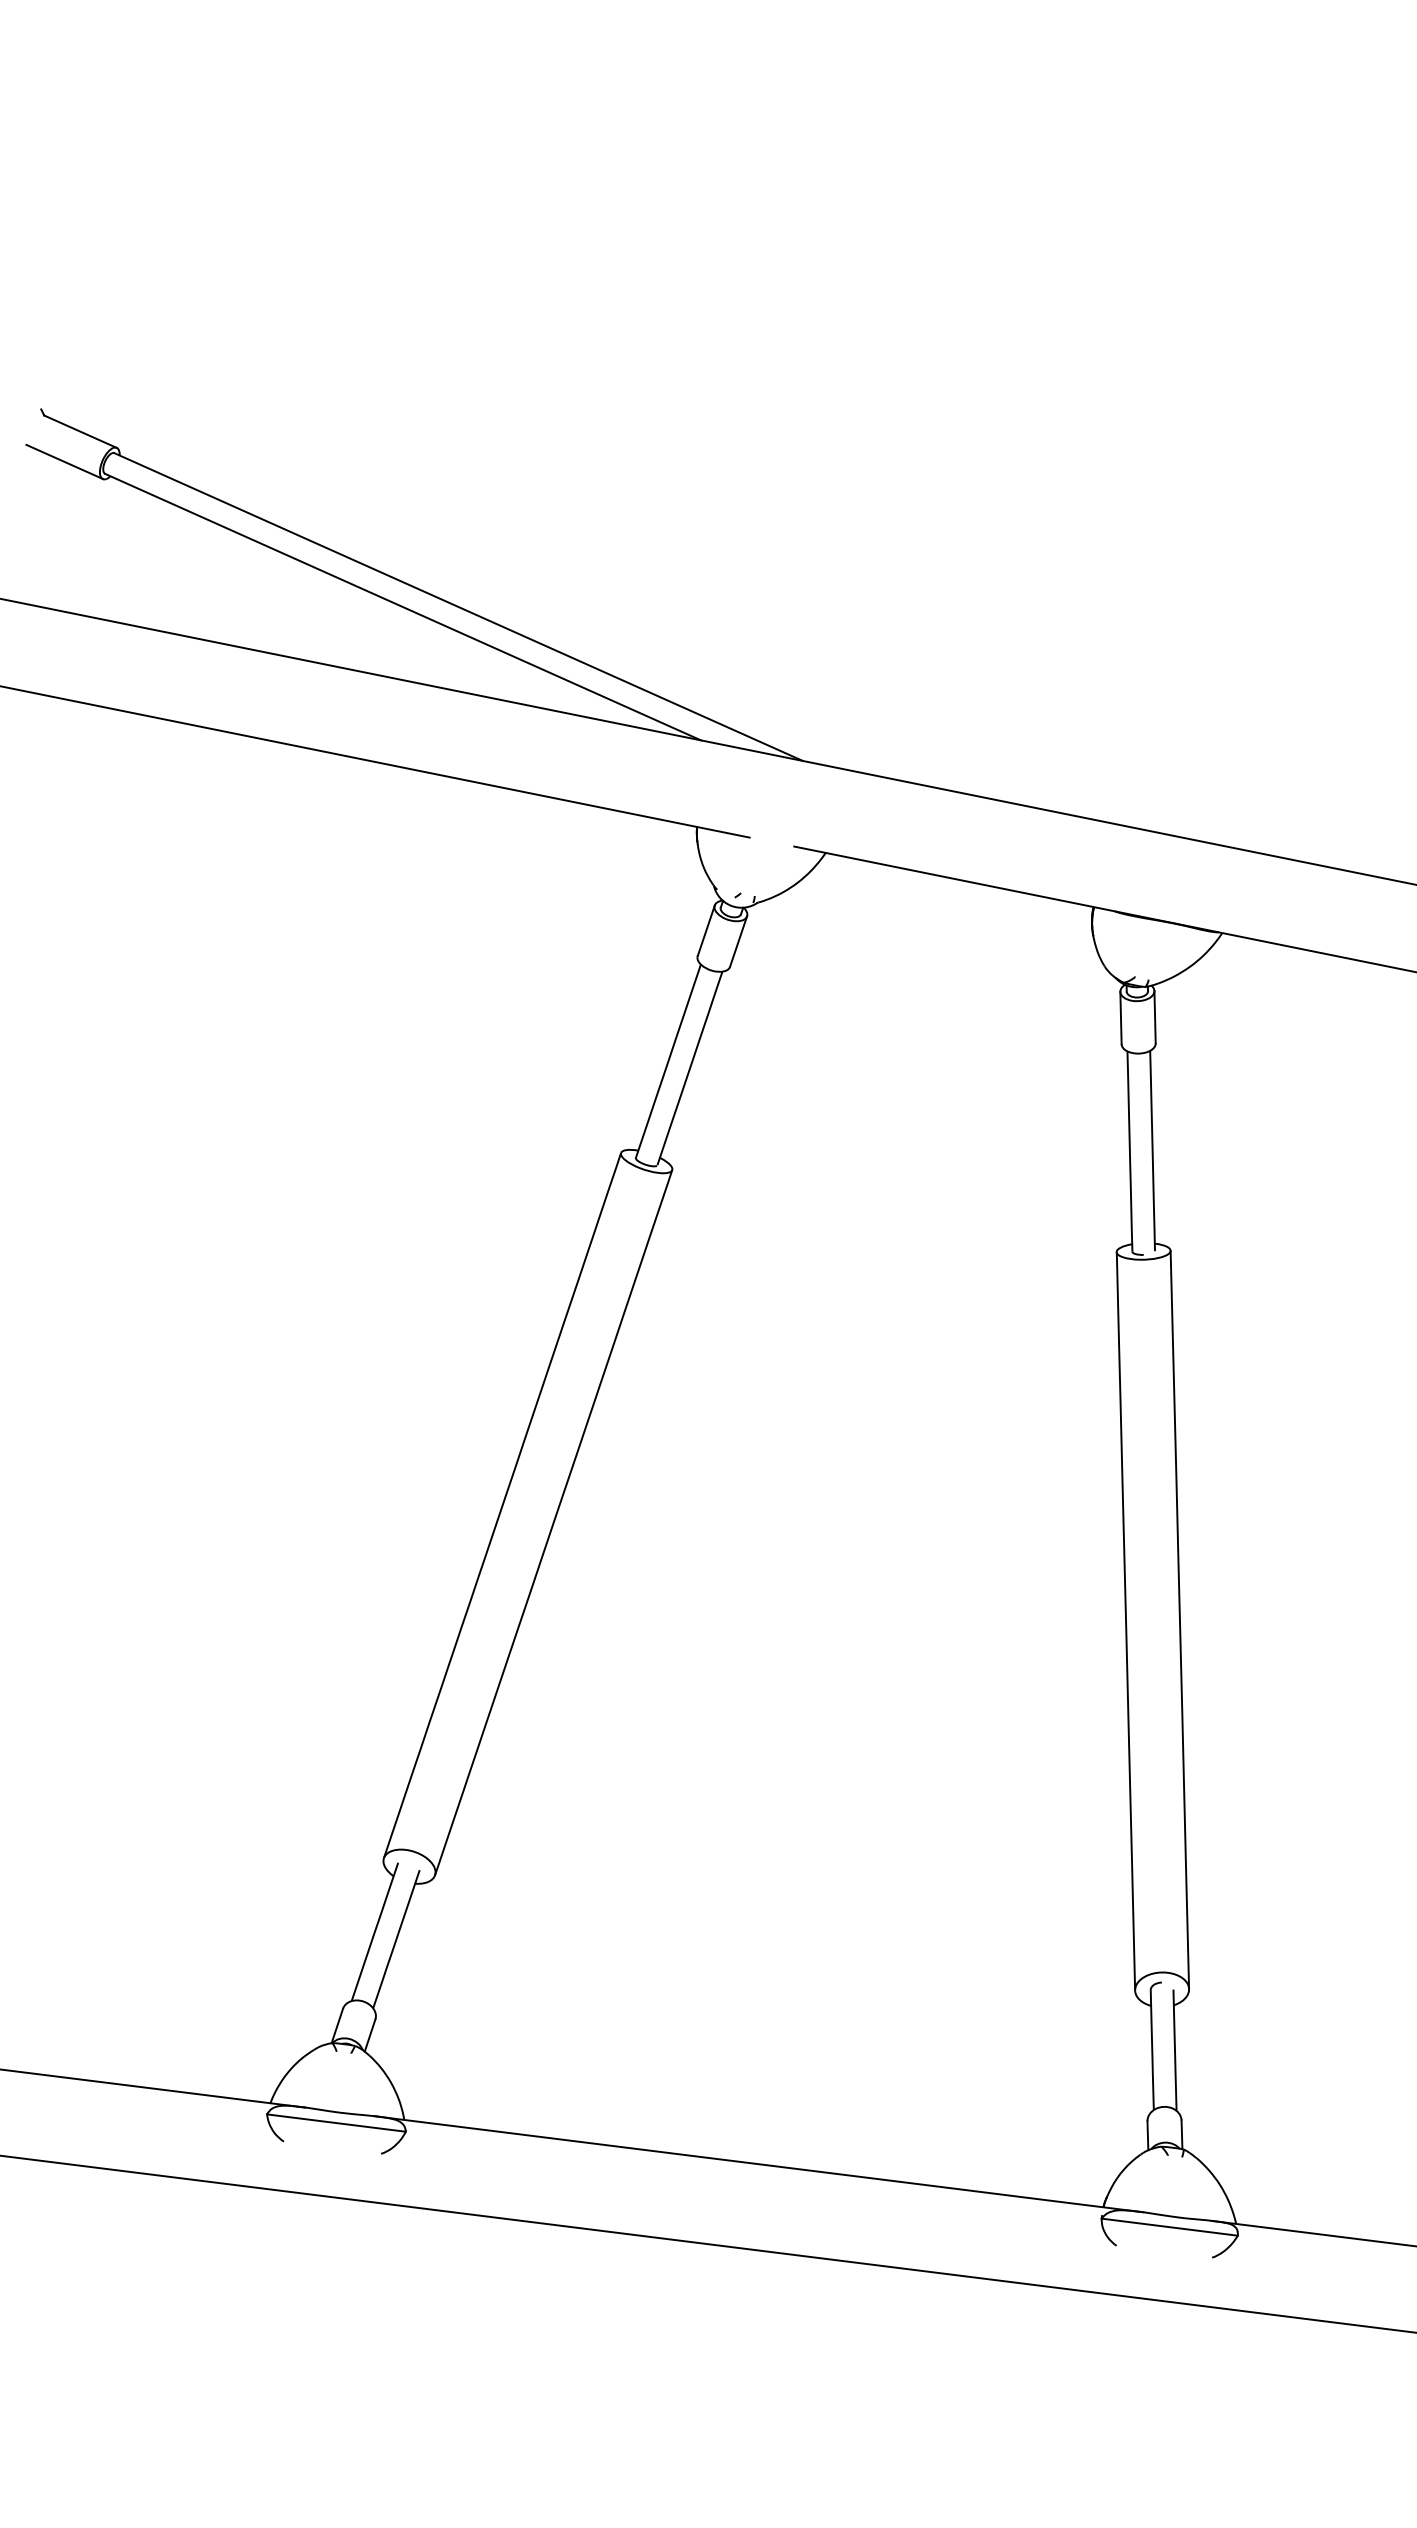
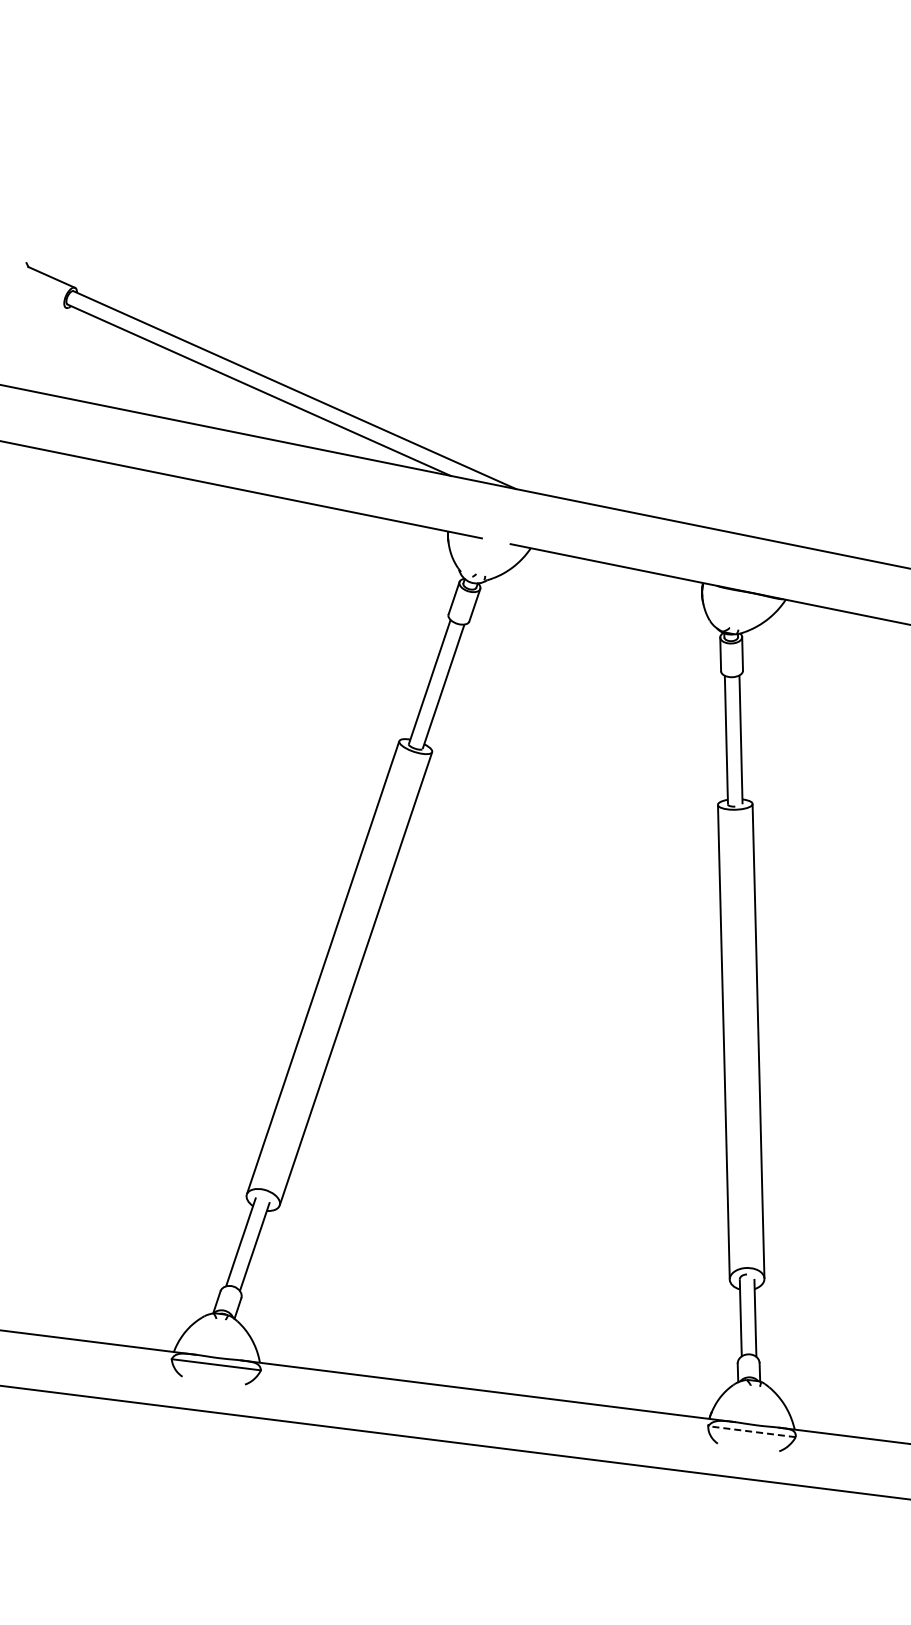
line: (64, 461) -> (41, 296), removed
line: (1168, 2226) -> (751, 1431), solid -> dashed

